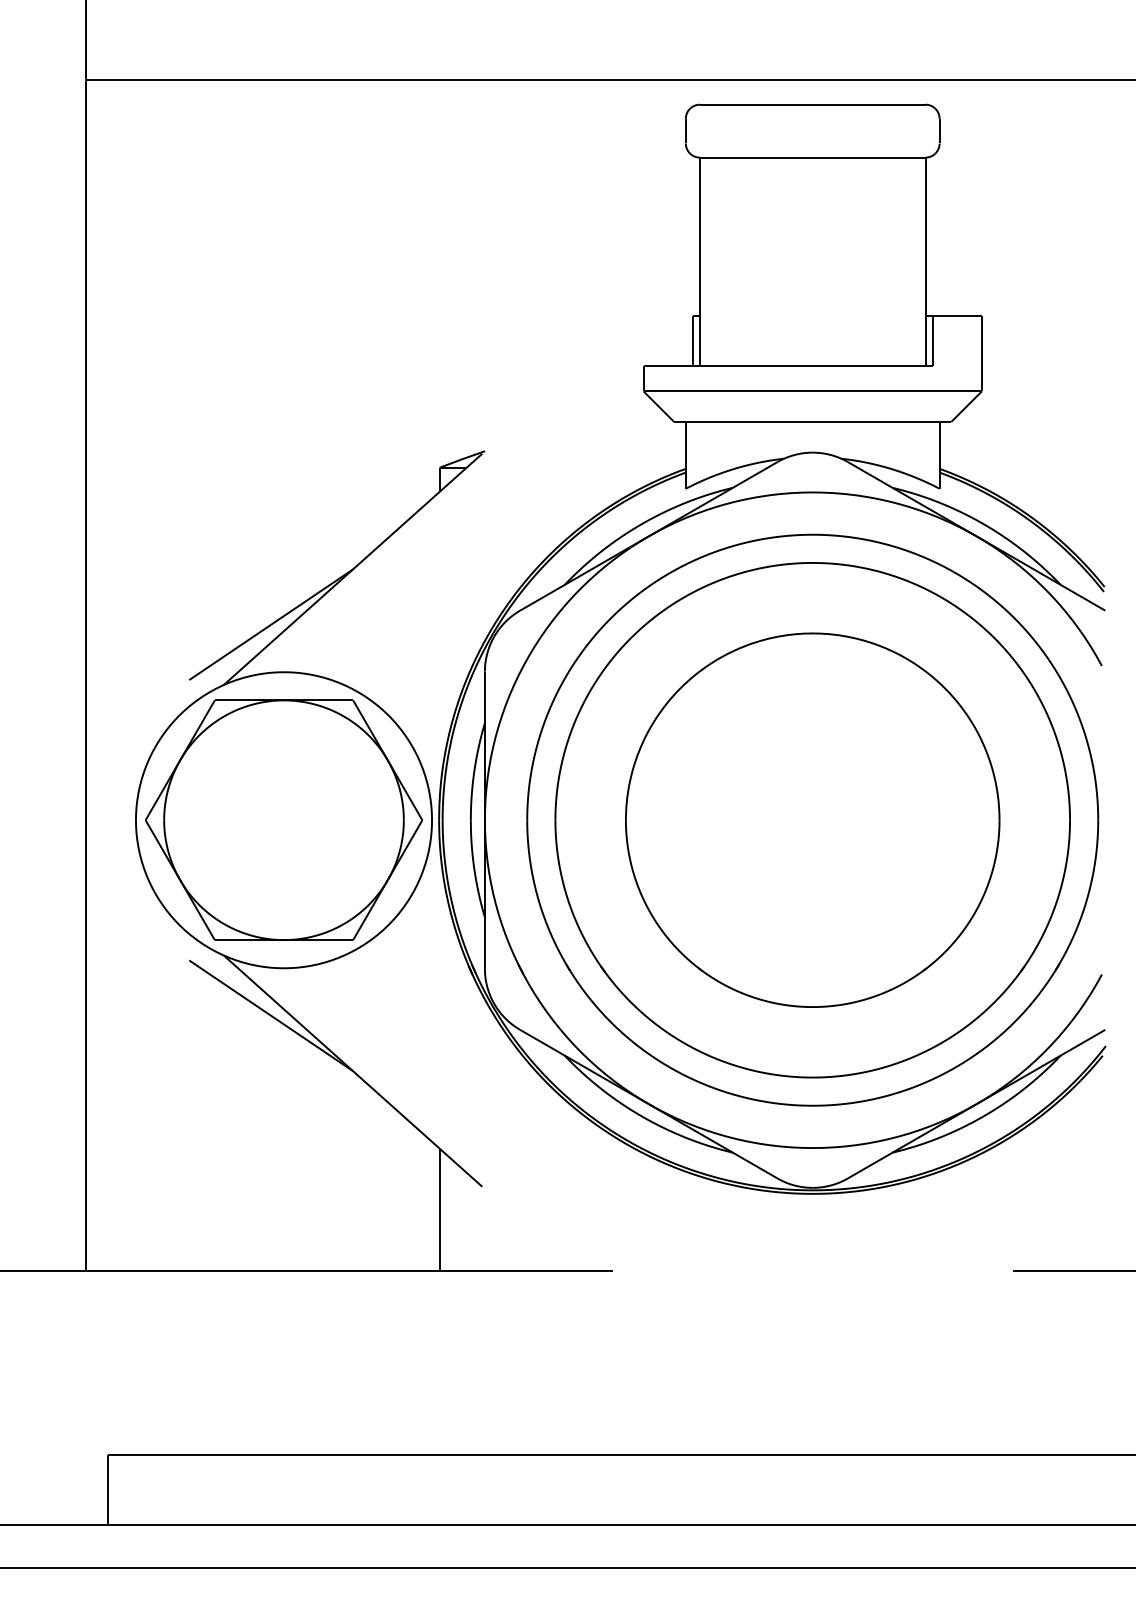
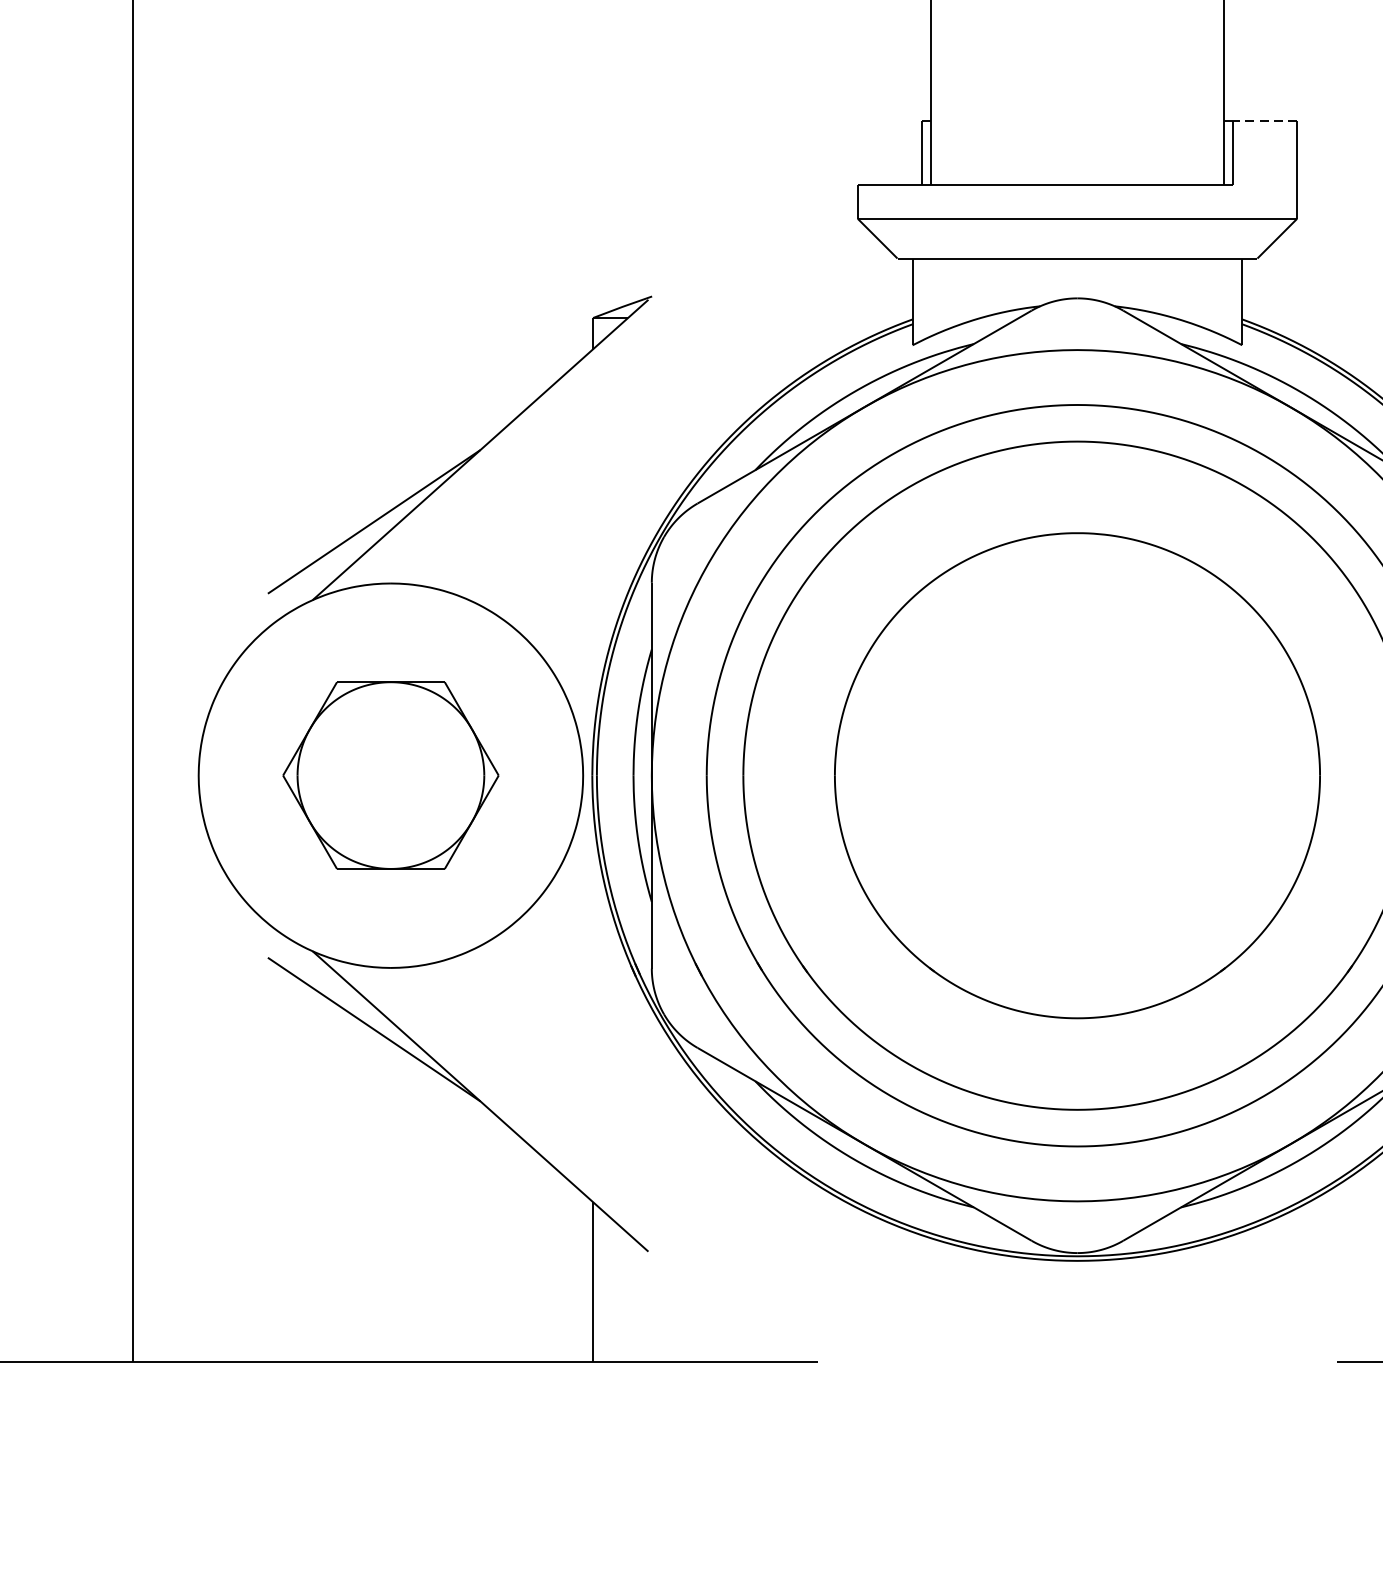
line: (957, 316) -> (1265, 121), solid -> dashed
part: (283, 819) -> (390, 774), size x0.6

